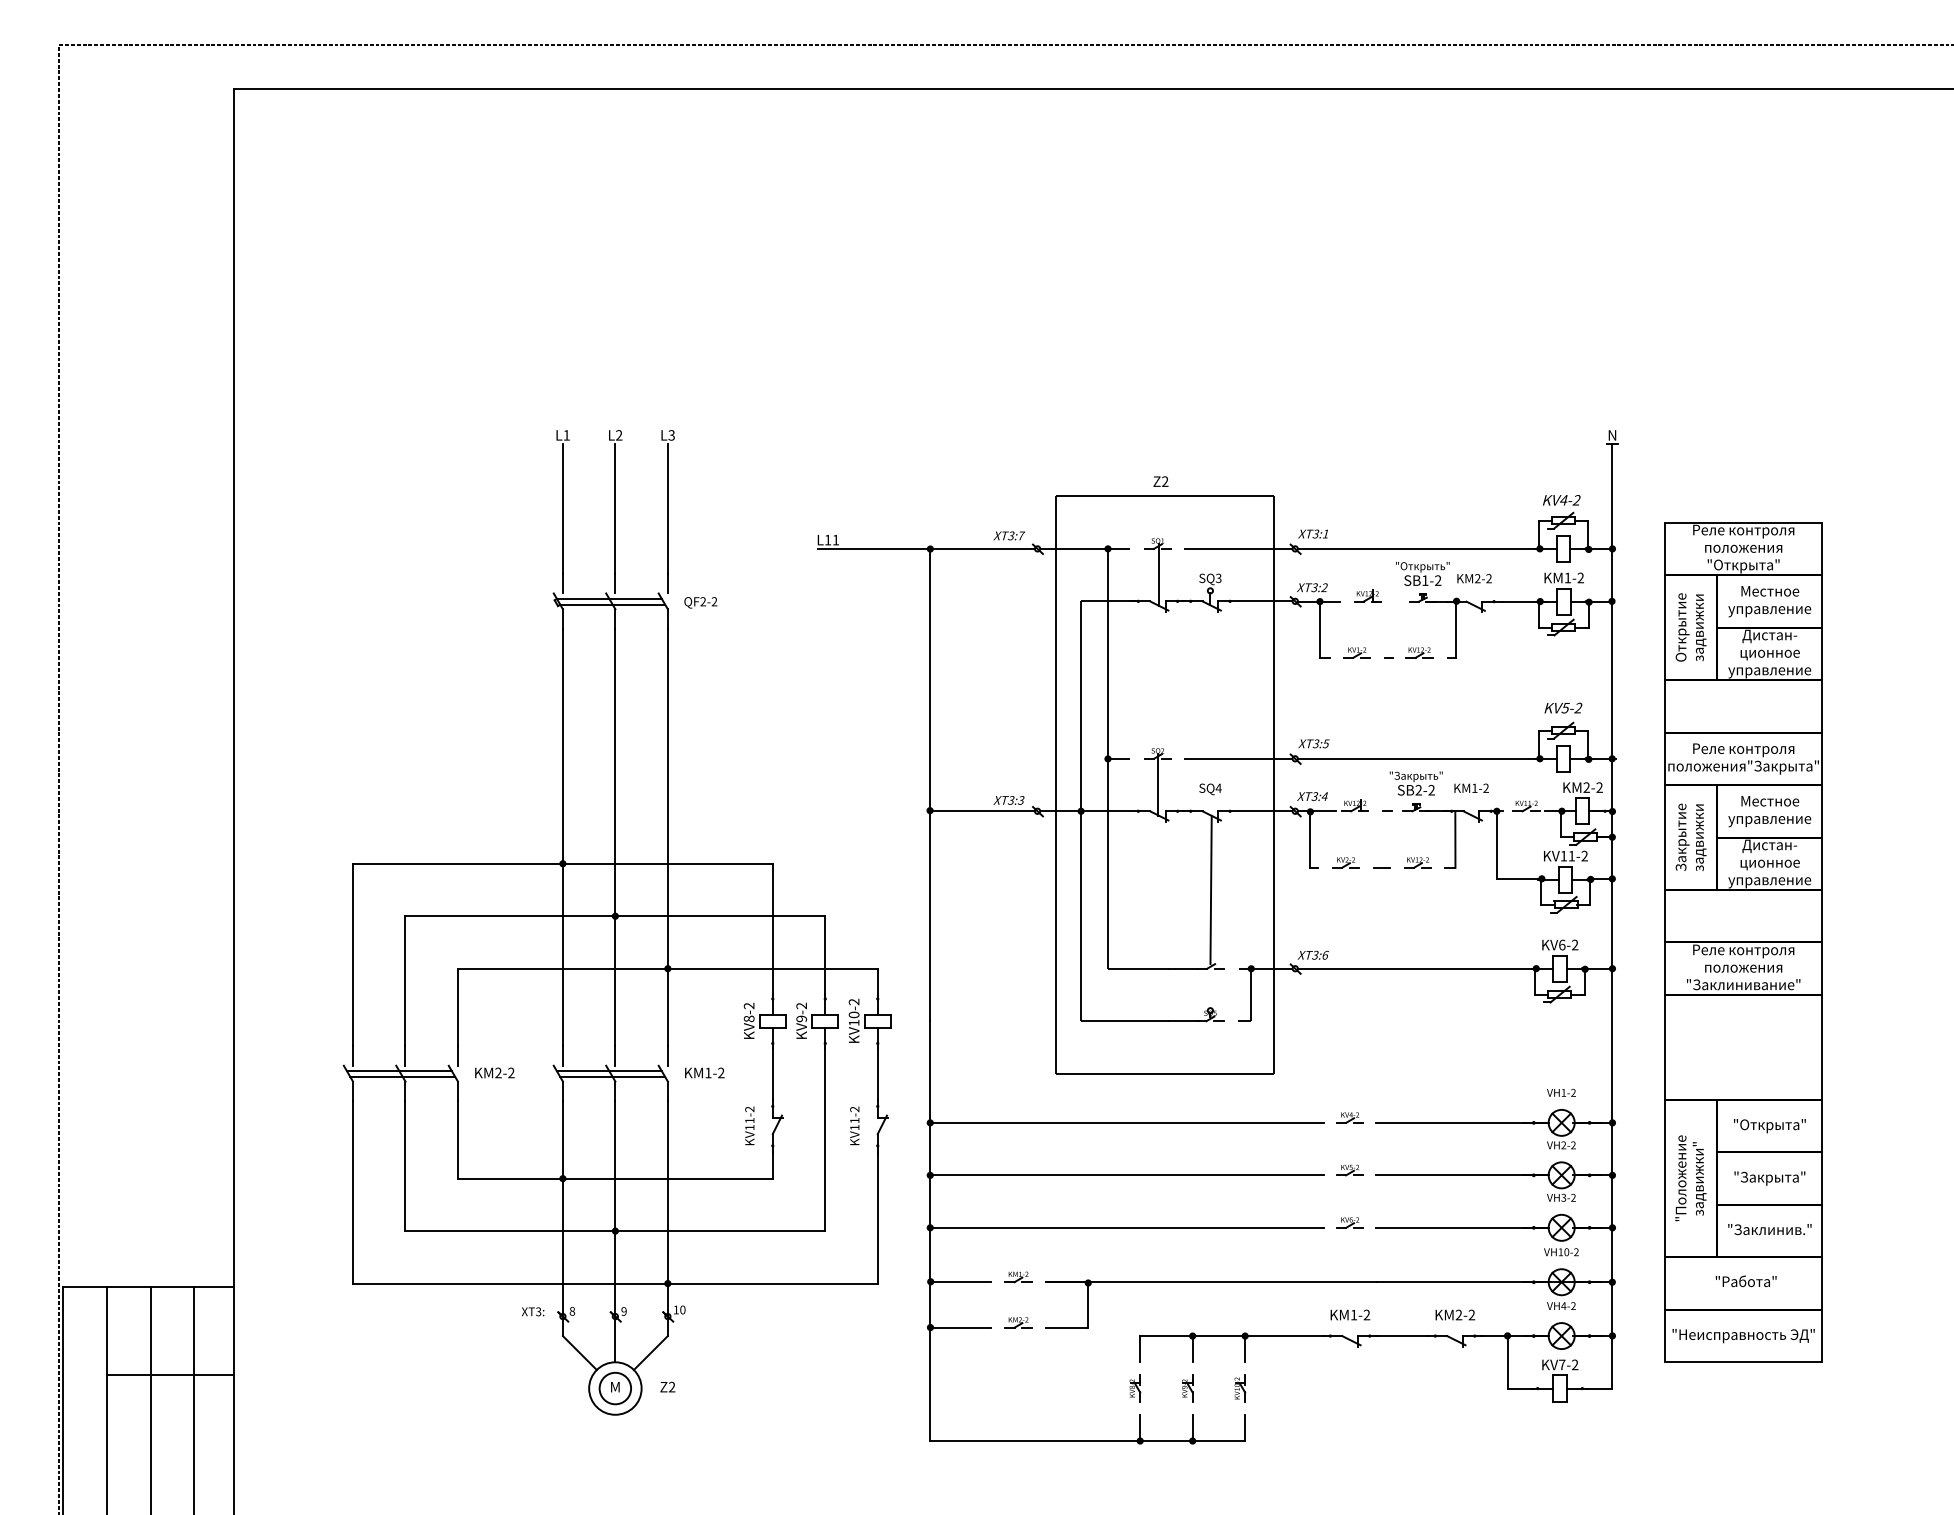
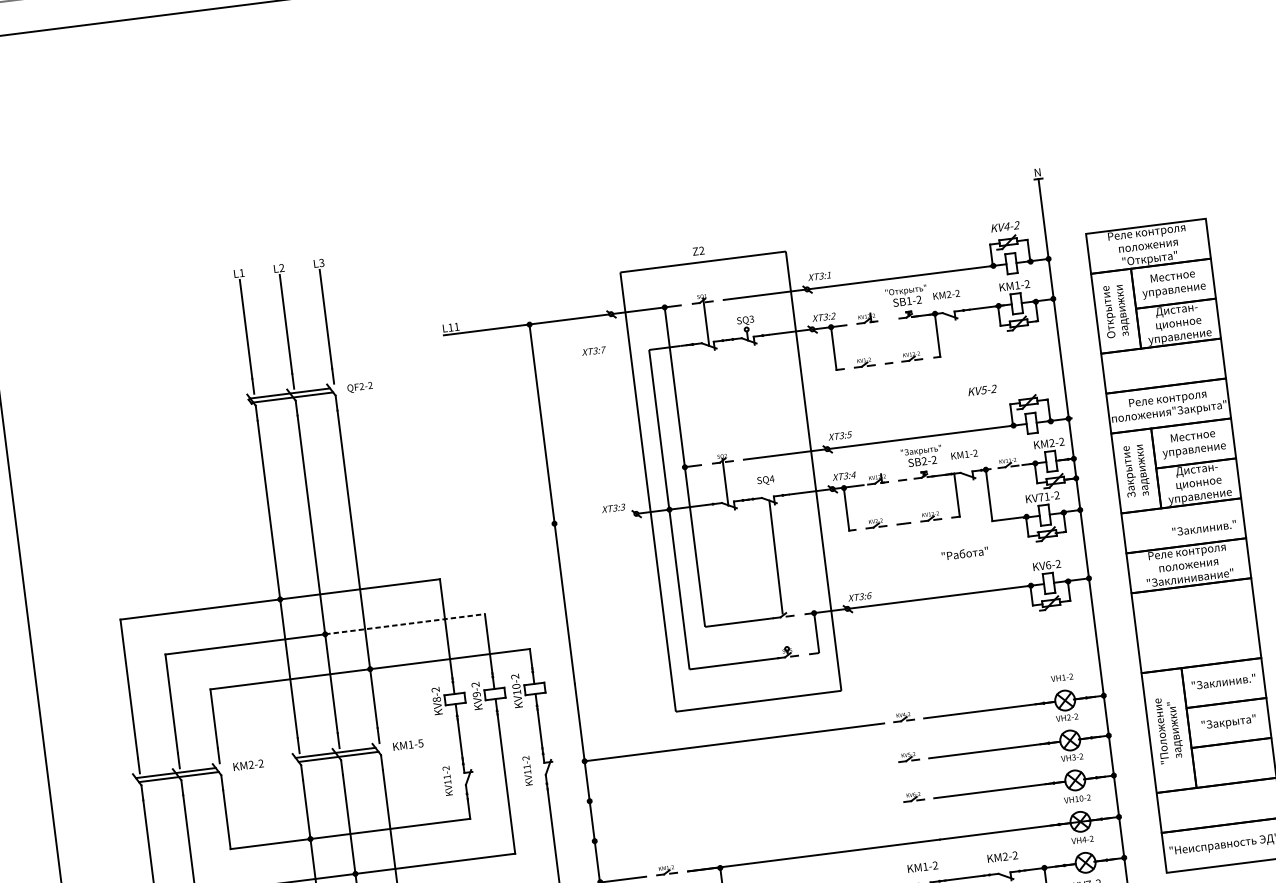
text: (1009, 535) -> (594, 350), moved
text: (1563, 707) -> (982, 389), moved
line: (982, 811) -> (594, 519), removed
text: (1563, 856) -> (1040, 497), KV11-2 -> KV71-2
line: (720, 916) -> (405, 624), solid -> dashed
text: (721, 1072) -> (420, 743), KM1-2 -> KM1-5
text: (1769, 1126) -> (1223, 683), "Открыта" -> "Заклинив."
line: (1126, 1175) -> (739, 782), removed
line: (1126, 1227) -> (744, 822), removed
text: (1769, 1229) -> (1204, 528), moved
text: (1745, 1281) -> (964, 553), moved

